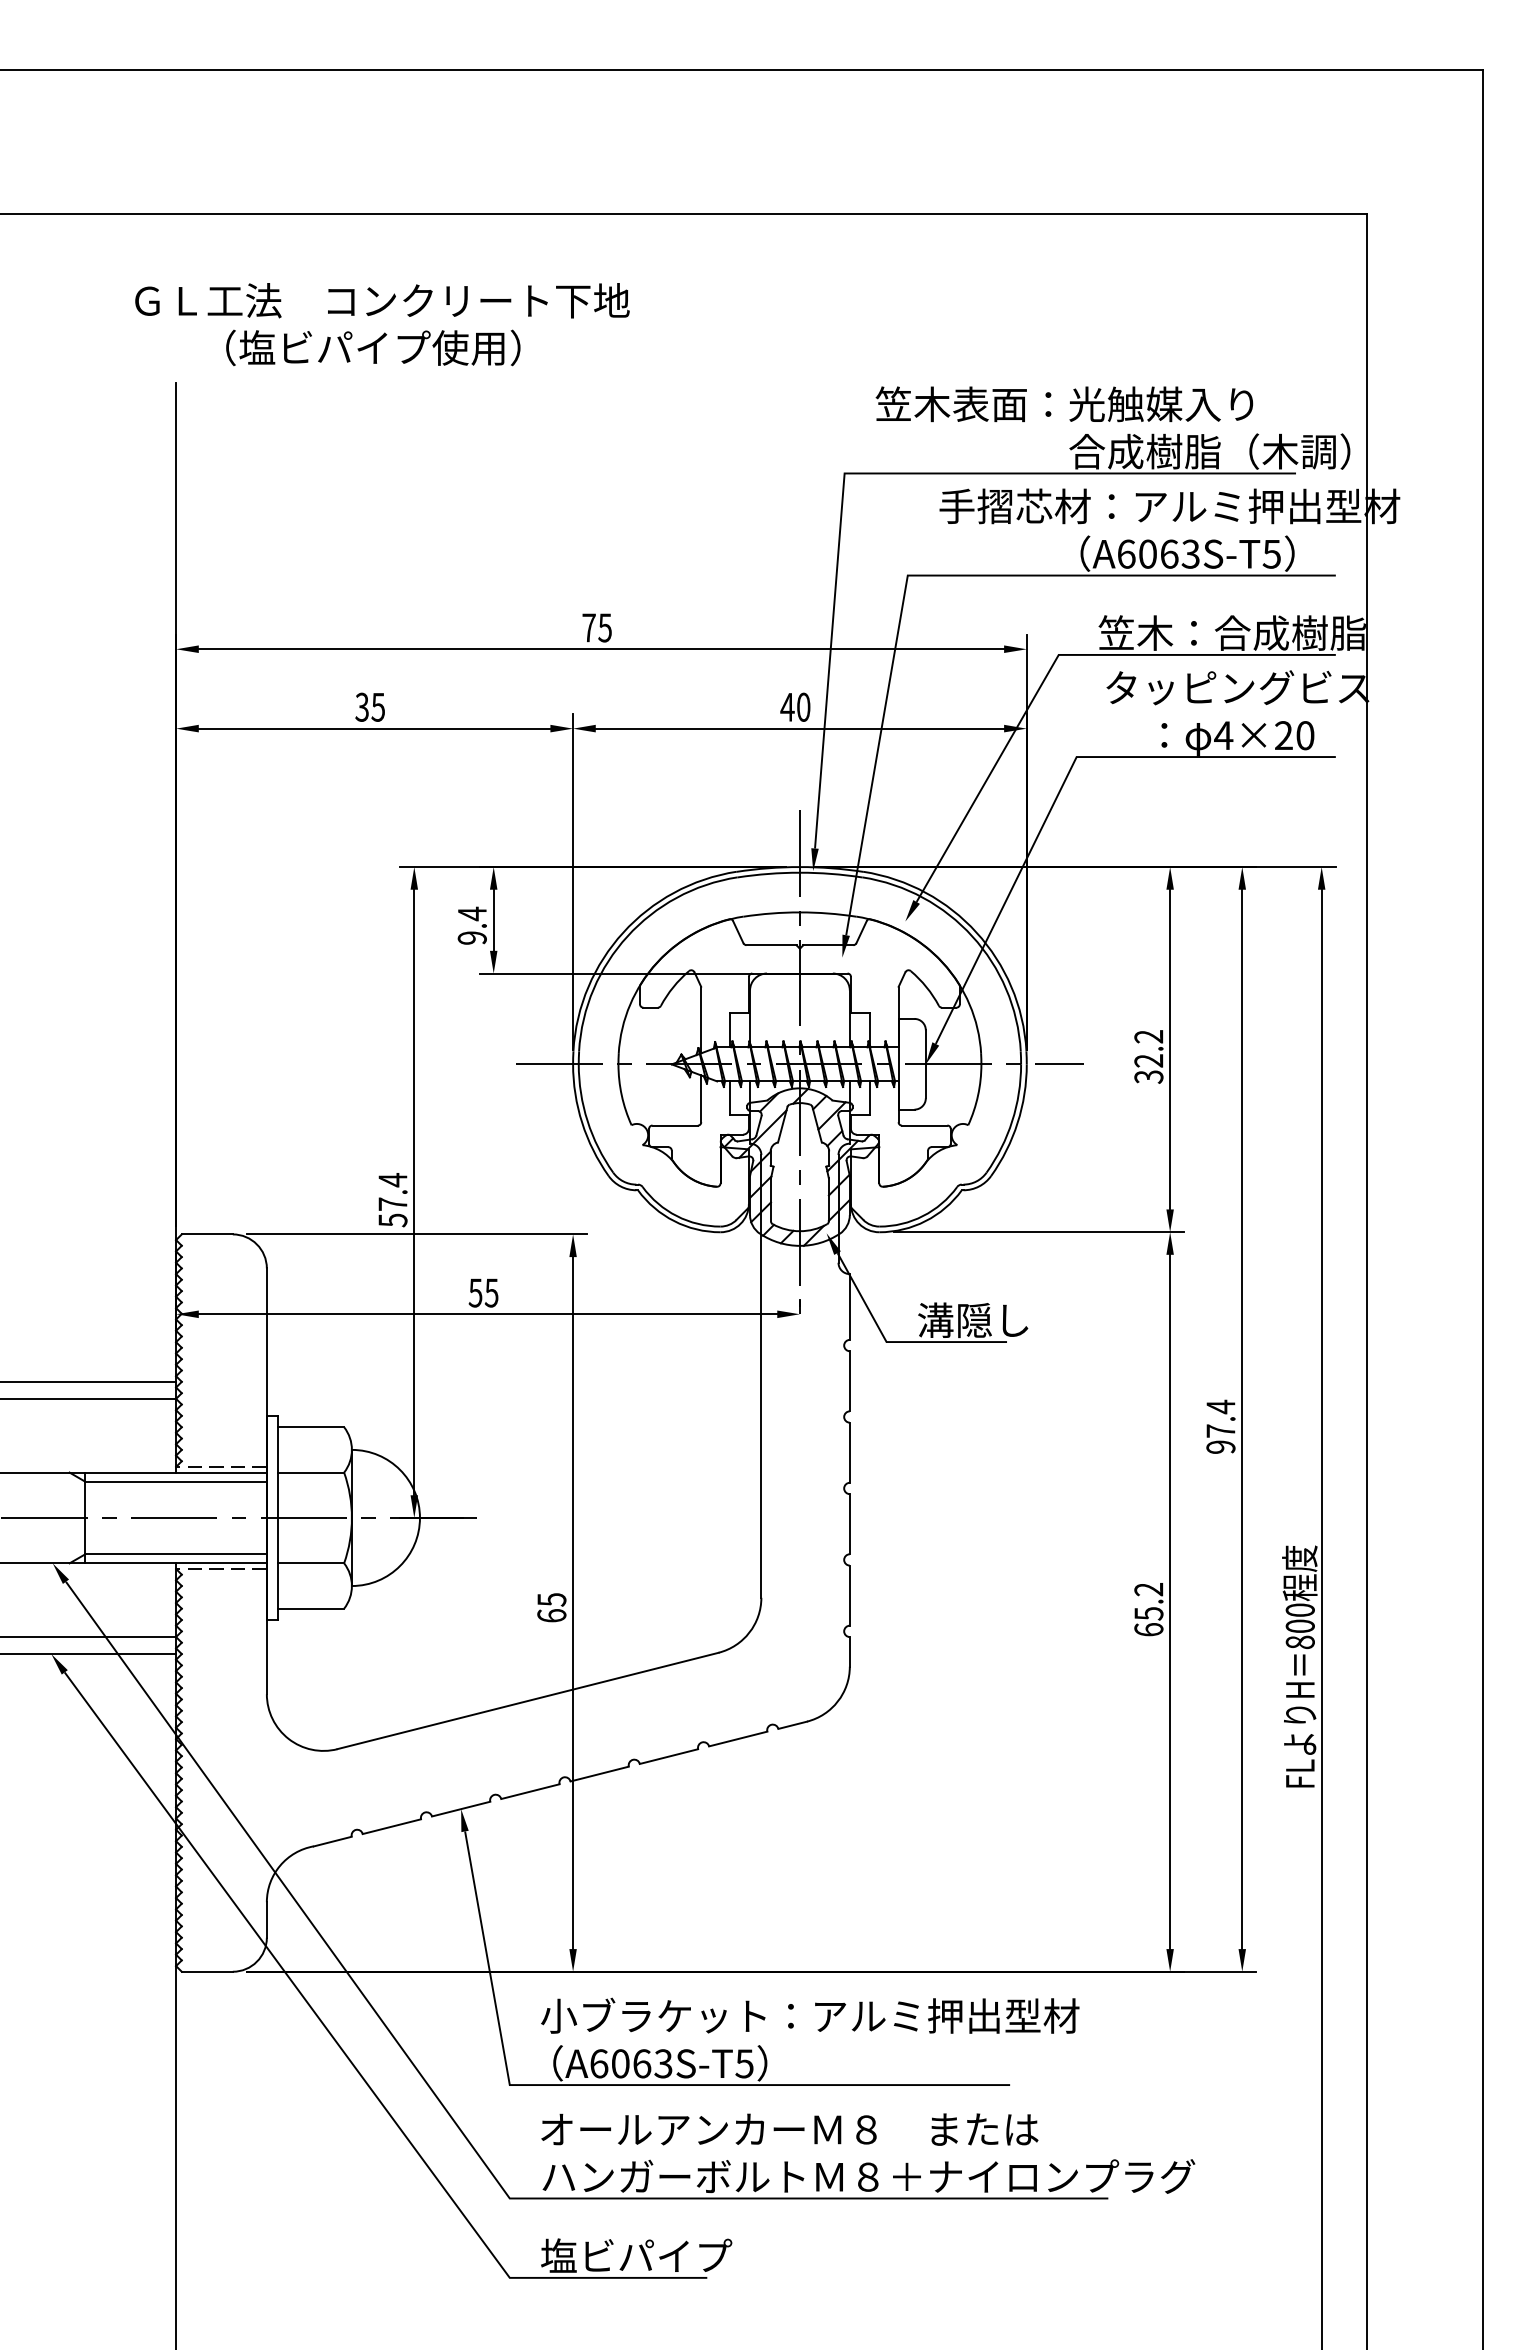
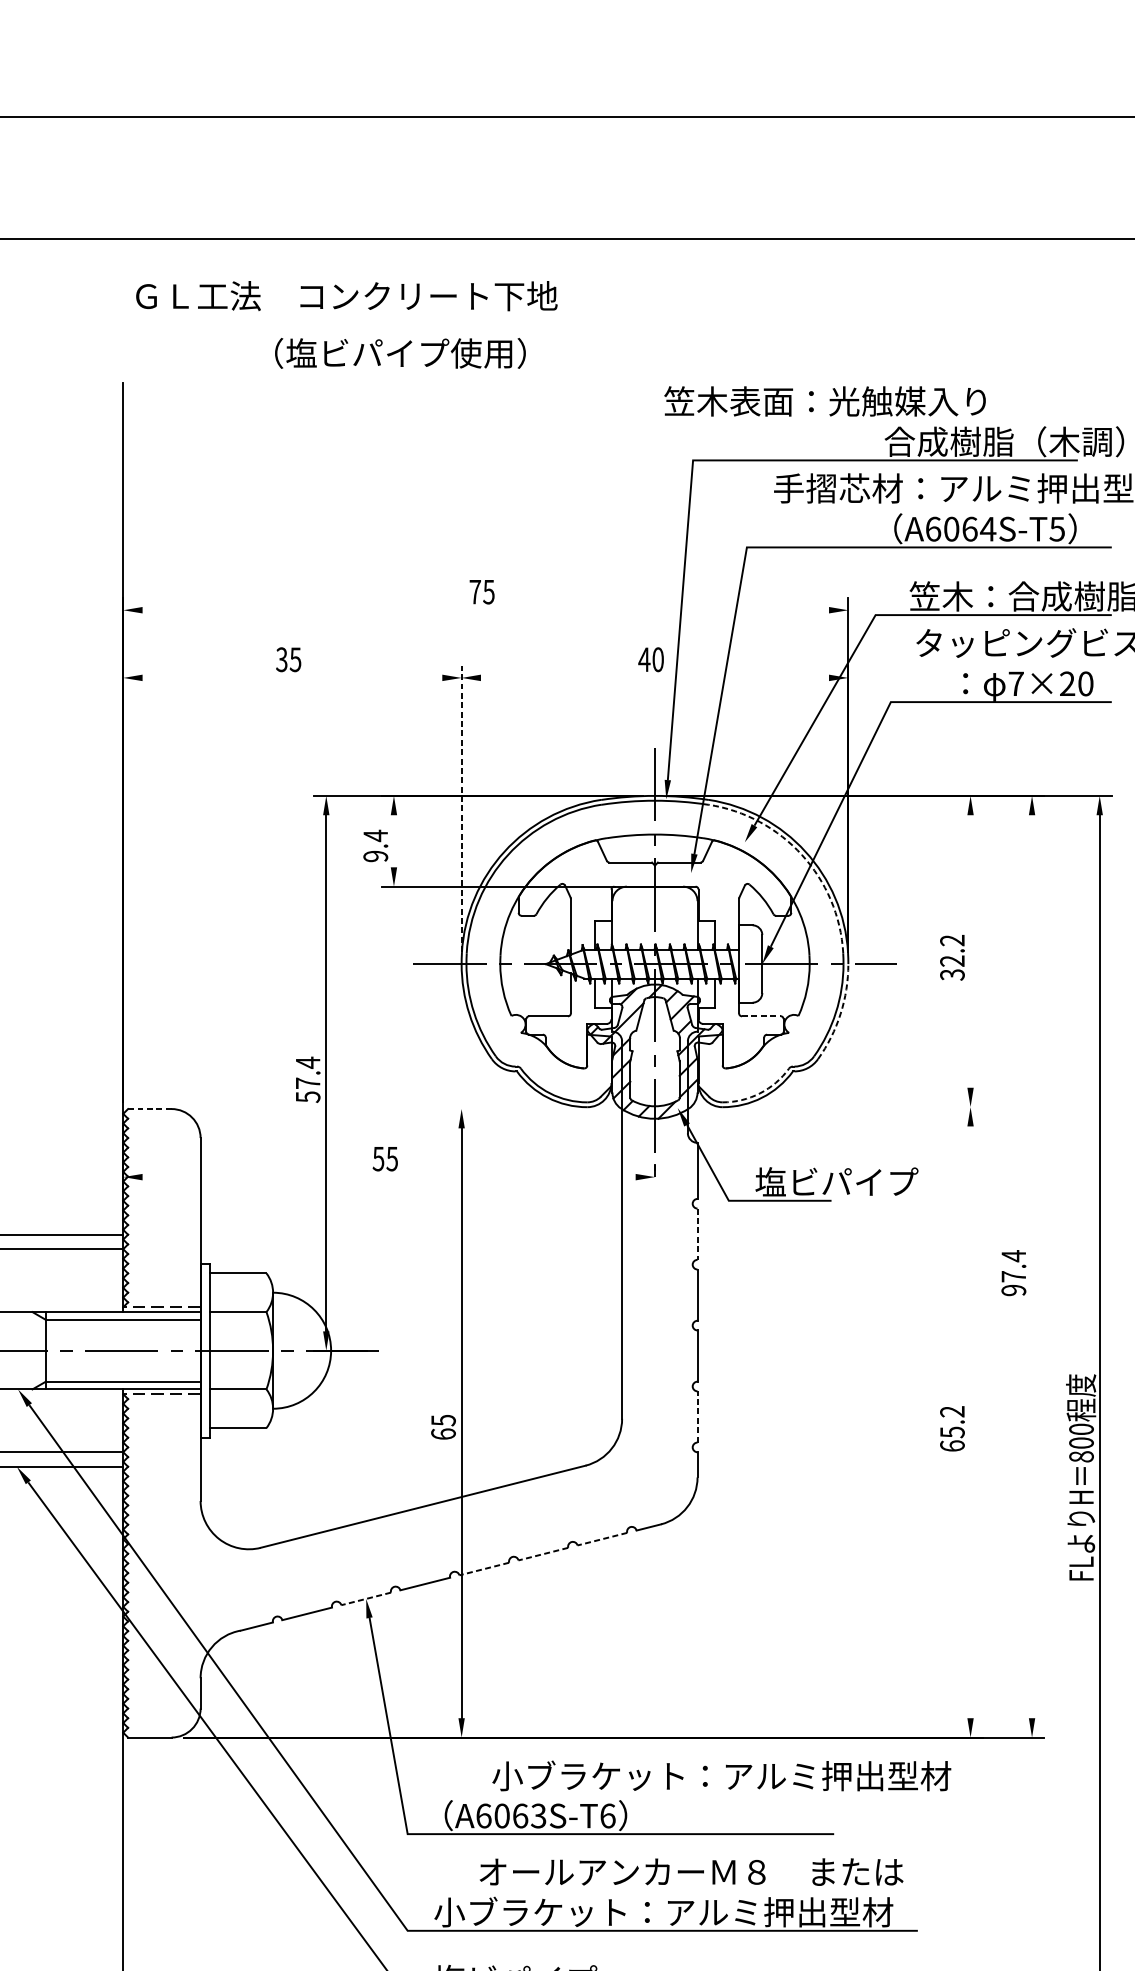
text: (382, 300) -> (346, 295), moved
text: (373, 347) -> (400, 353), moved
text: (1064, 404) -> (825, 401), moved
text: (1190, 553) -> (987, 528), A6063S-T5 -> A6064S-T5
line: (601, 649) -> (485, 610), removed
line: (374, 728) -> (292, 677), removed
line: (799, 728) -> (654, 677), removed
text: (1223, 735) -> (1016, 683), 4×20 -> 7×20
line: (573, 882) -> (461, 809), solid -> dashed
line: (493, 919) -> (393, 840), removed
arc: (972, 936) -> (802, 855), solid -> dashed
line: (1170, 1049) -> (970, 951), removed
arc: (1017, 1122) -> (840, 1013), solid -> dashed
line: (924, 1125) -> (761, 1016), solid -> dashed
arc: (923, 1216) -> (760, 1093), solid -> dashed
line: (1038, 1232) -> (858, 1107), removed
line: (207, 1234) -> (150, 1109), solid -> dashed
line: (417, 1234) -> (329, 1109), removed
line: (487, 1314) -> (388, 1177), removed
text: (1012, 1320) -> (836, 1182), 溝隠し -> 塩ビパイプ
line: (849, 1381) -> (697, 1234), solid -> dashed
line: (1242, 1419) -> (1032, 1266), removed
line: (849, 1595) -> (697, 1416), solid -> dashed
line: (1170, 1601) -> (970, 1421), removed
line: (737, 1739) -> (601, 1539), solid -> dashed
line: (668, 1756) -> (542, 1554), solid -> dashed
line: (599, 1774) -> (484, 1569), solid -> dashed
line: (460, 1809) -> (365, 1599), solid -> dashed
text: (810, 2015) -> (721, 1775), moved
text: (744, 2063) -> (607, 1815), A6063S-T5 -> A6063S-T6
text: (789, 2129) -> (691, 1872), moved
text: (868, 2176) -> (713, 1912), ハンガーボルトＭ８＋ナイロンプラグ -> 小ブラケット：アルミ押出型材

